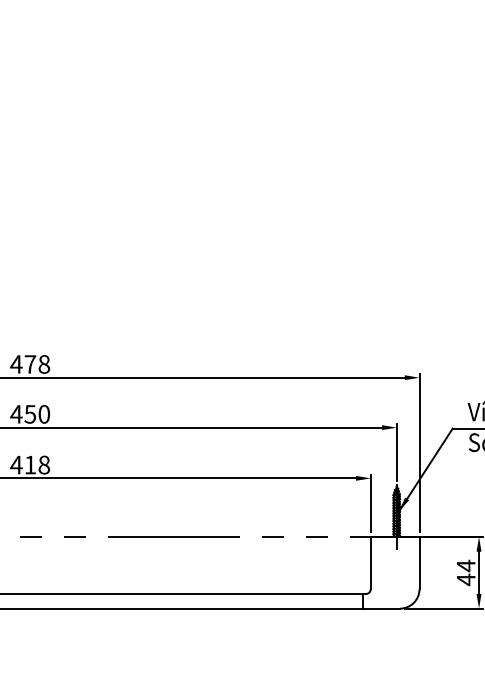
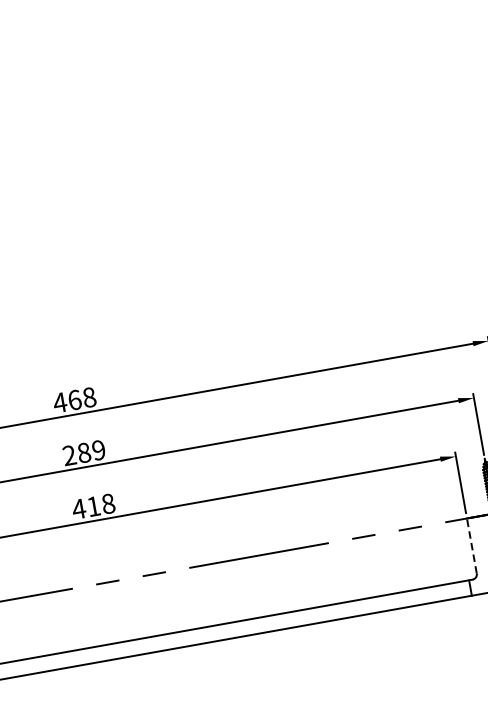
text: (30, 364) -> (74, 400), 478 -> 468
text: (30, 413) -> (84, 451), 450 -> 289
line: (370, 562) -> (471, 545), solid -> dashed

